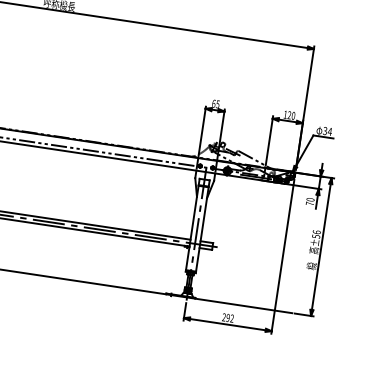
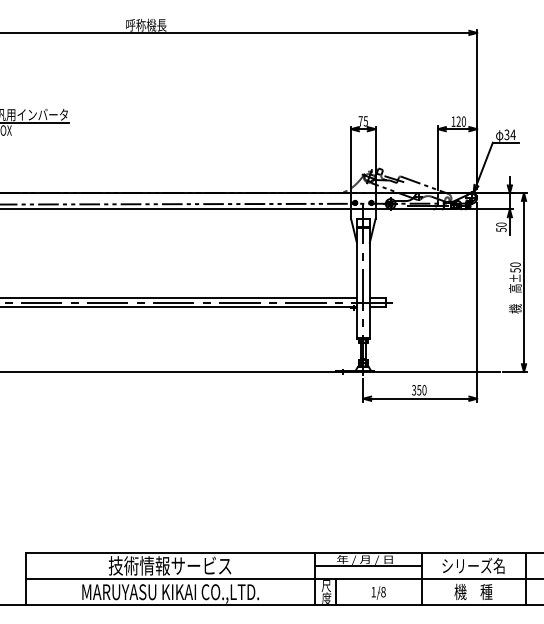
text: (213, 103) -> (360, 121), 65 -> 75
text: (310, 203) -> (501, 229), 70 -> 50
text: (316, 232) -> (515, 264), ±56 -> ±50
text: (228, 318) -> (419, 390), 292 -> 350

